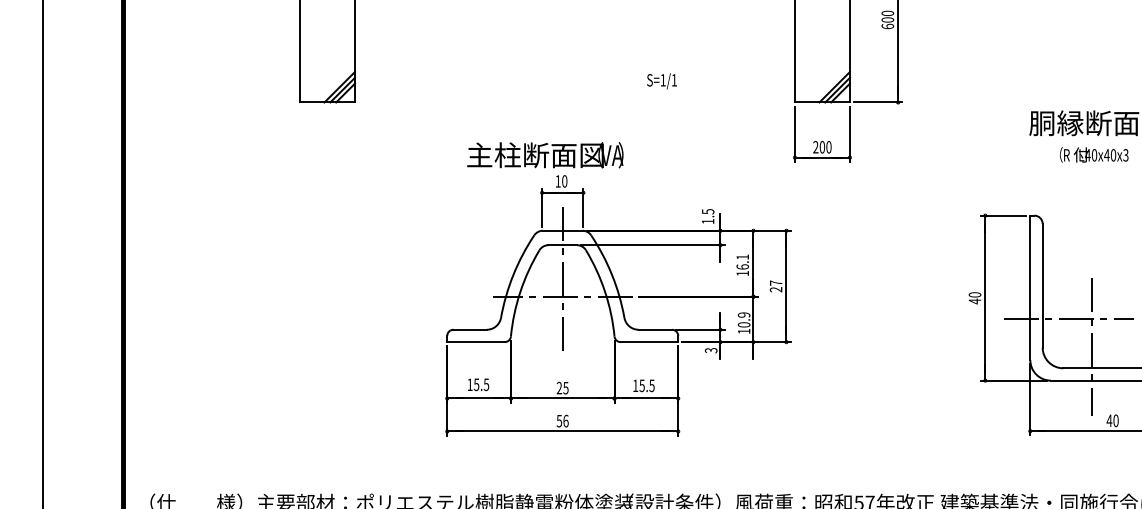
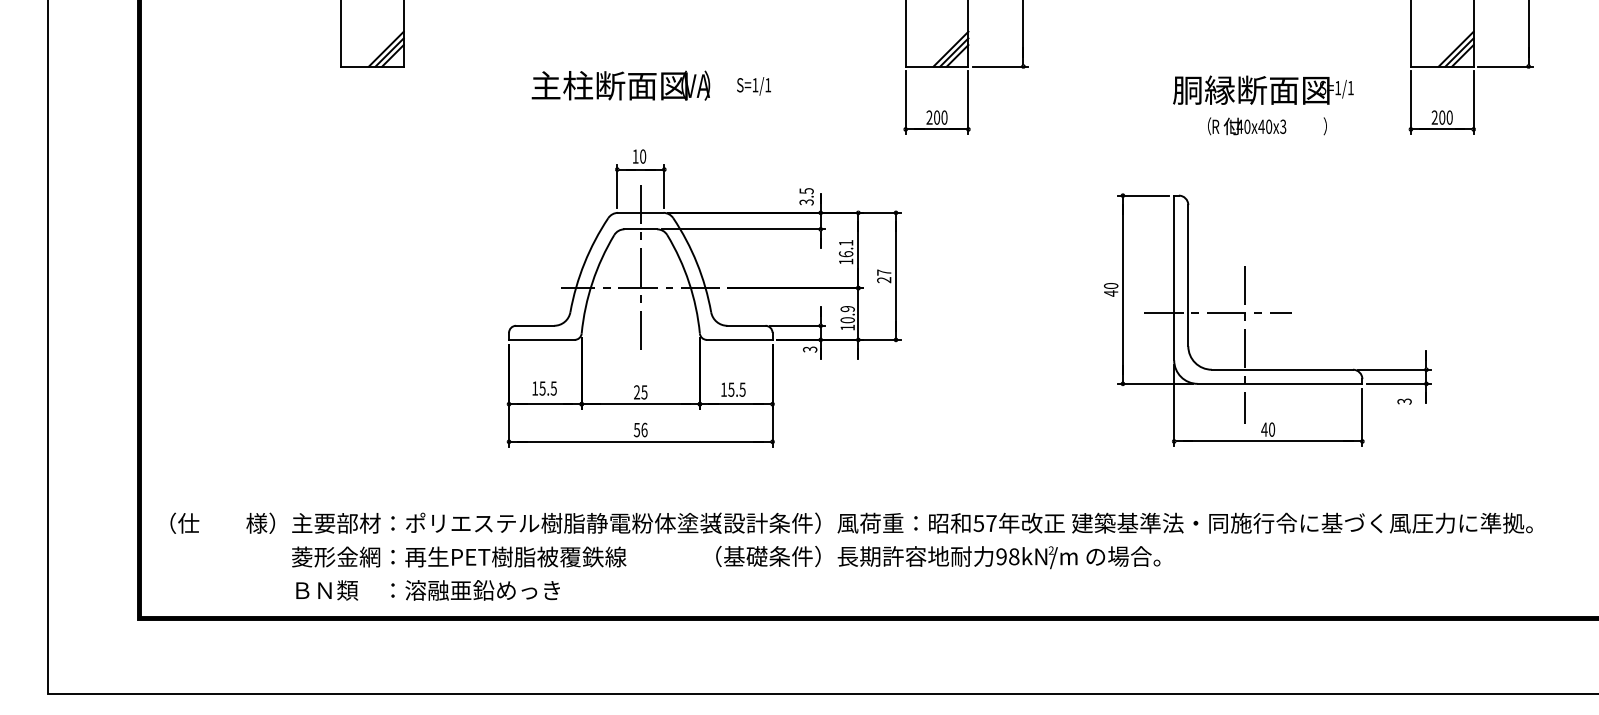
text: (661, 81) -> (753, 86), moved
text: (544, 155) -> (620, 85), moved
text: (707, 221) -> (806, 202), 1.5 -> 3.5

